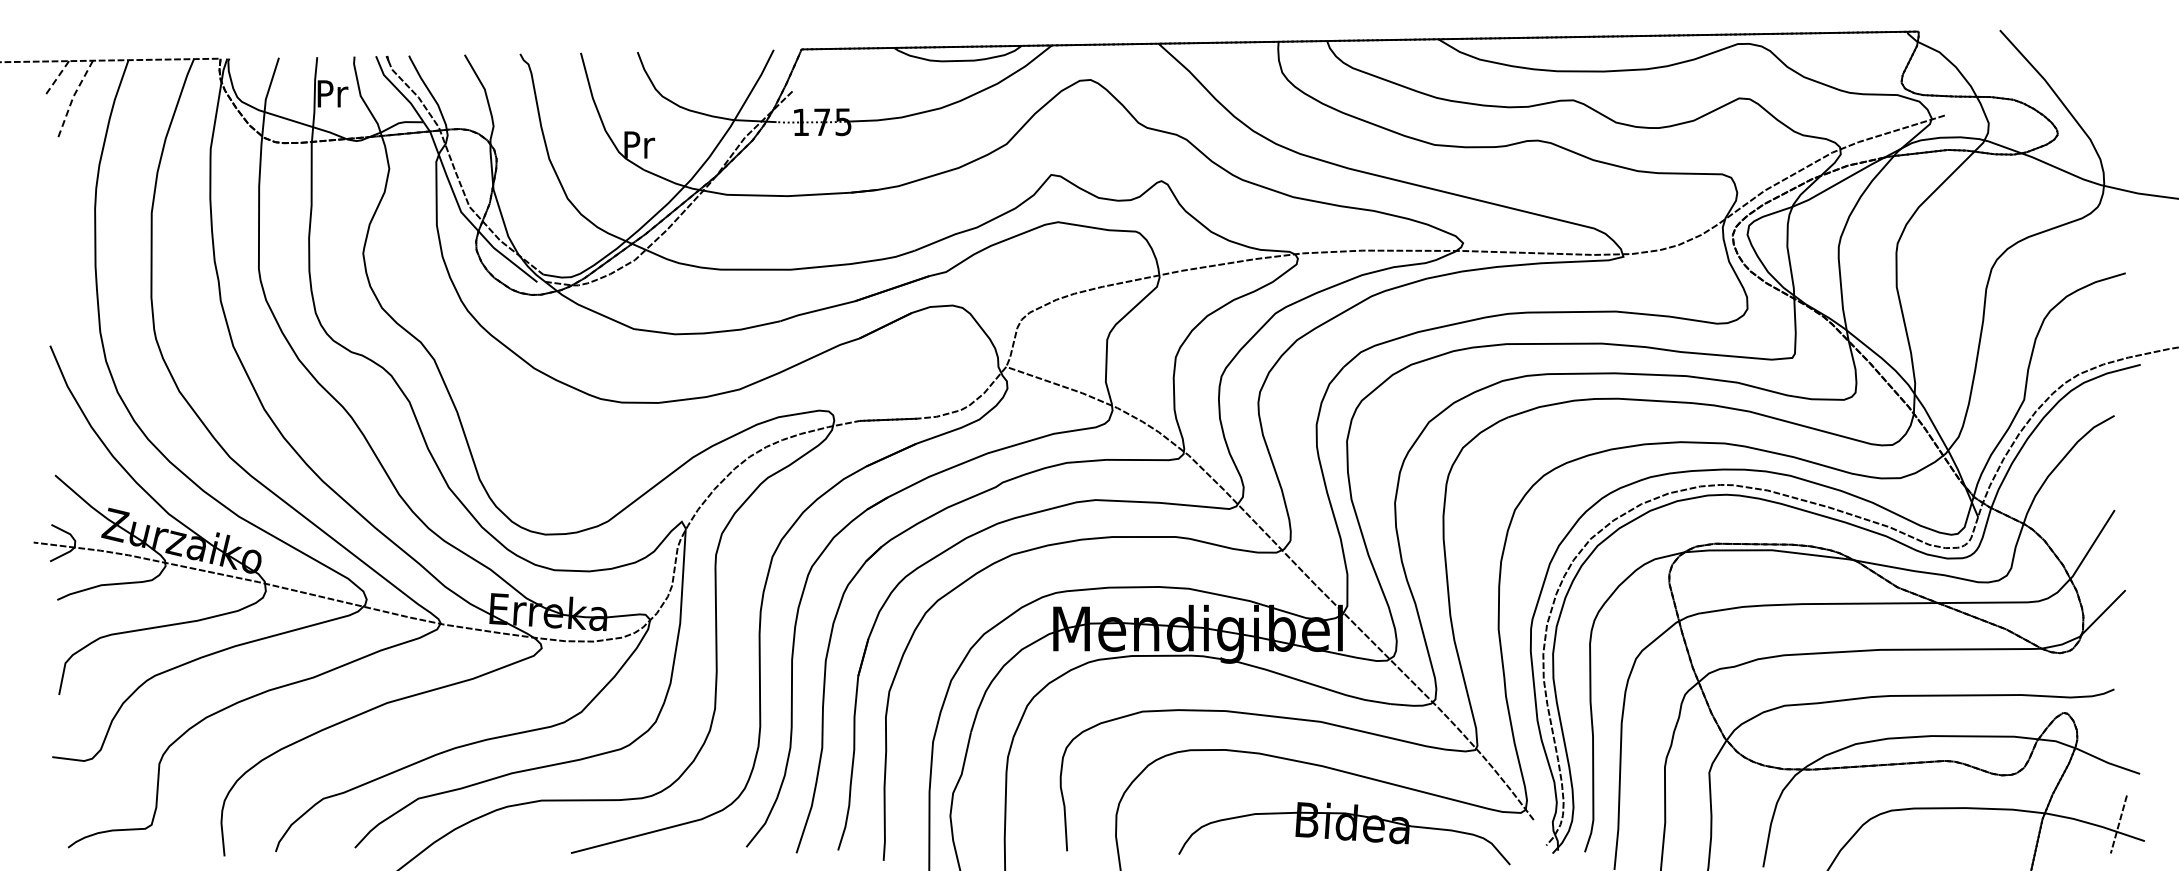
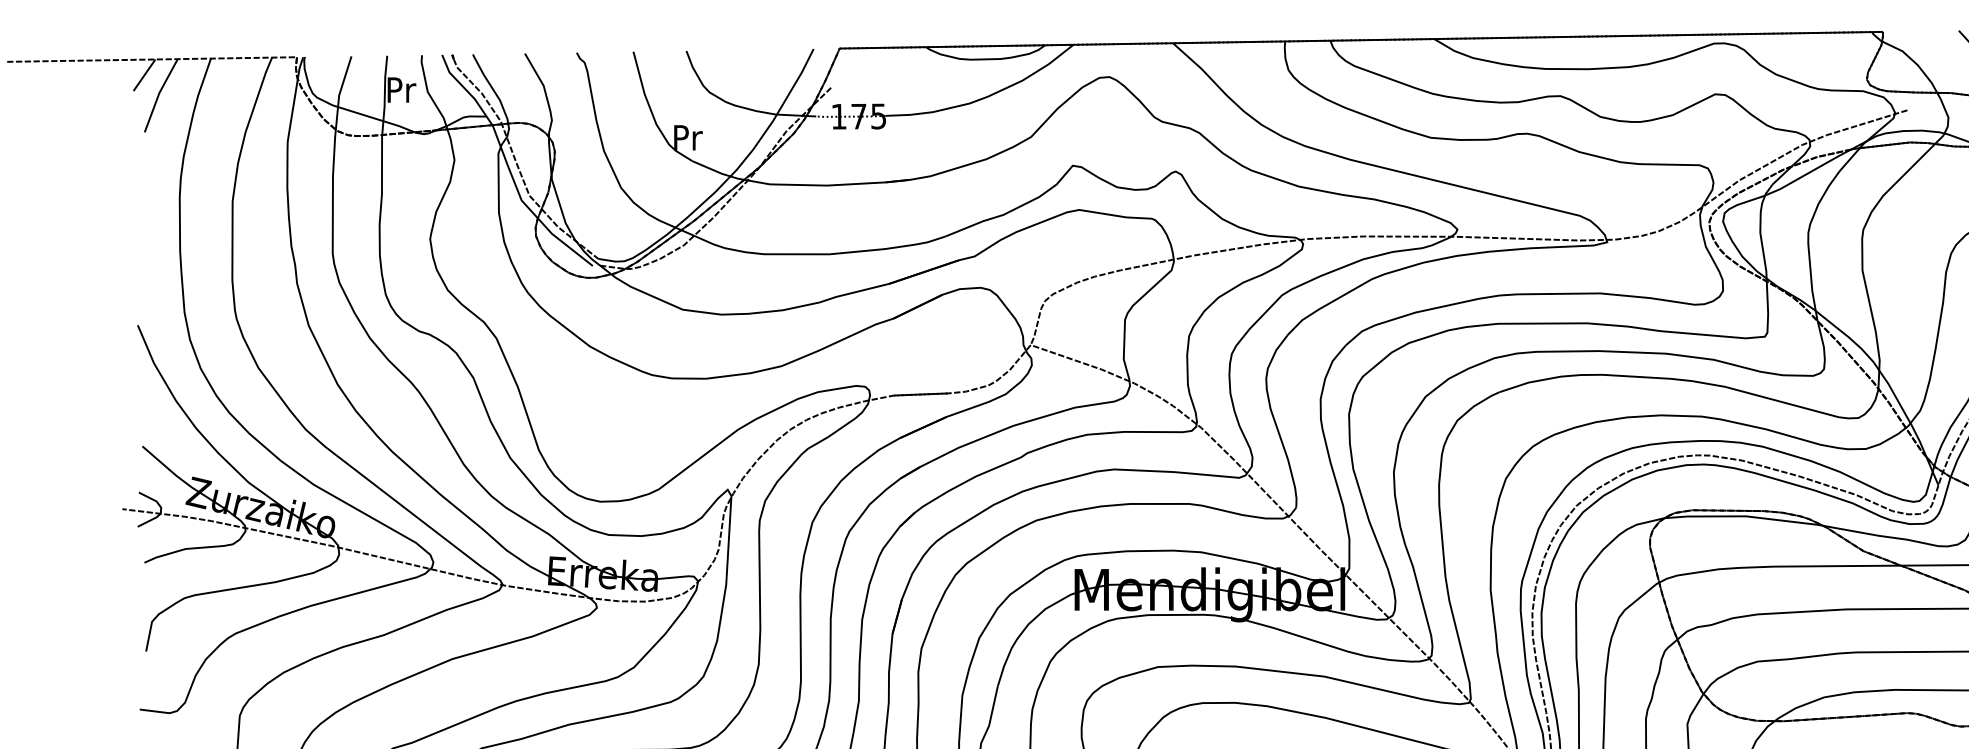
line: (57, 78) -> (144, 75), dashed -> solid
line: (72, 98) -> (158, 94), dashed -> solid

